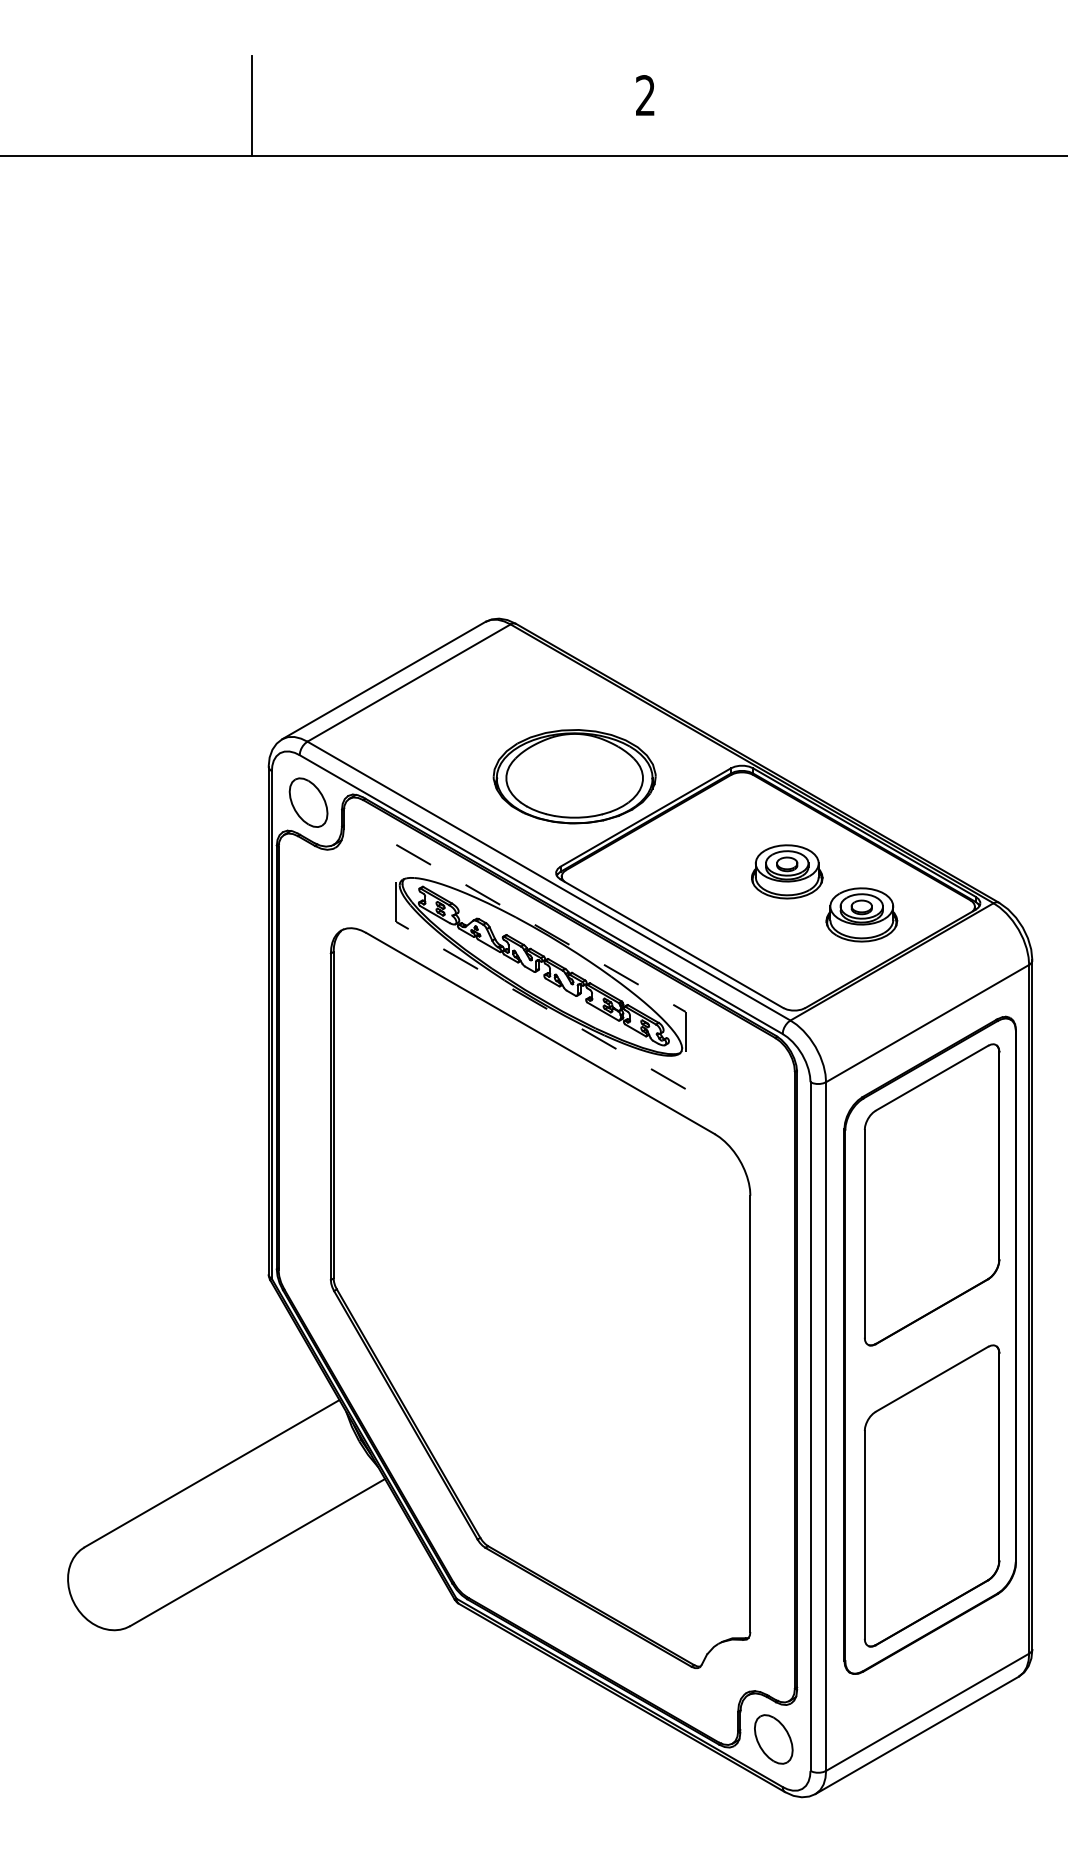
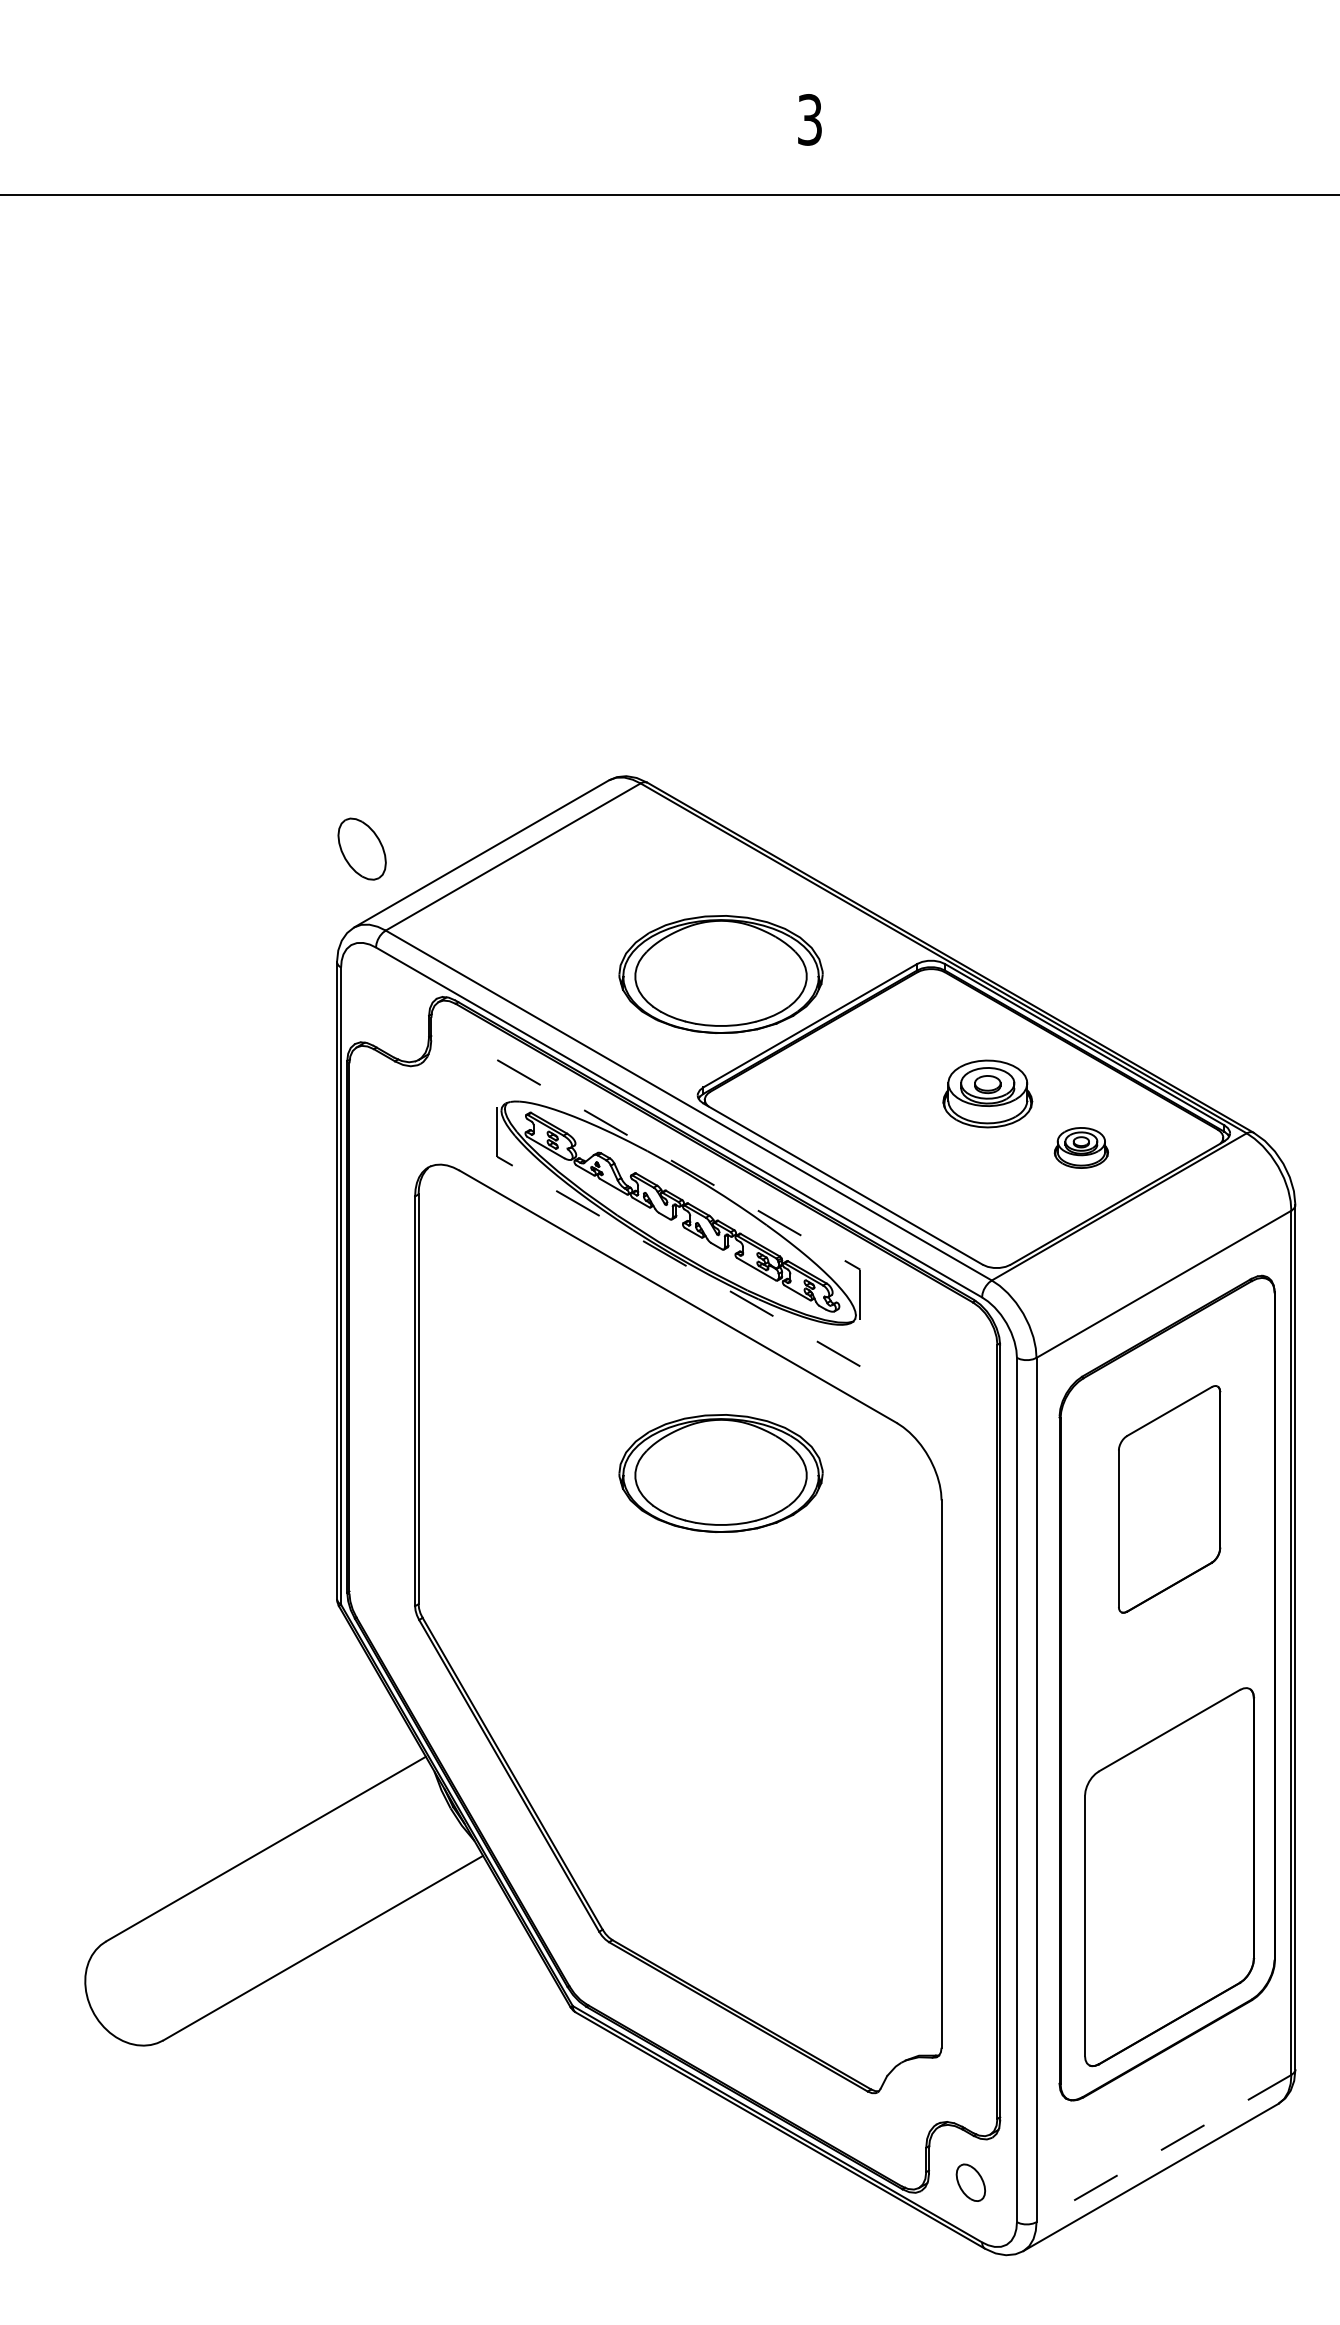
text: (645, 95) -> (809, 119), 2 -> 3
line: (252, 105) -> (316, 132), removed
part: (308, 802) -> (361, 848), moved
part: (861, 914) -> (1081, 1147), size x0.6
part: (574, 1174) -> (720, 1473), added
part: (932, 1195) -> (1169, 1499), size x0.6
line: (927, 1712) -> (1163, 2148), solid -> dashed
part: (773, 1739) -> (970, 2182), size x0.6

